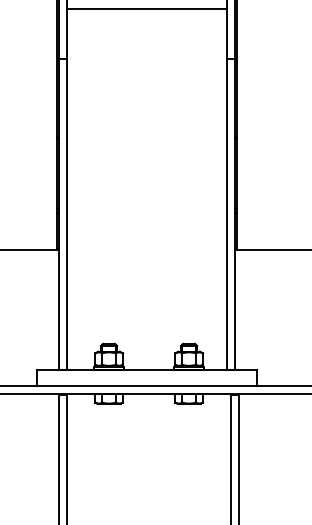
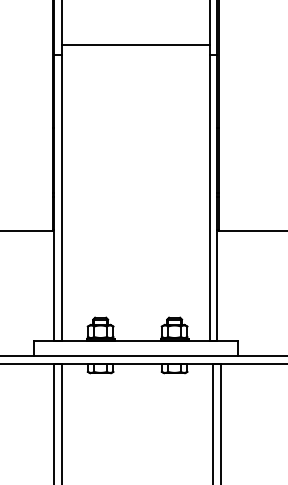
line: (147, 9) -> (136, 44), moved

